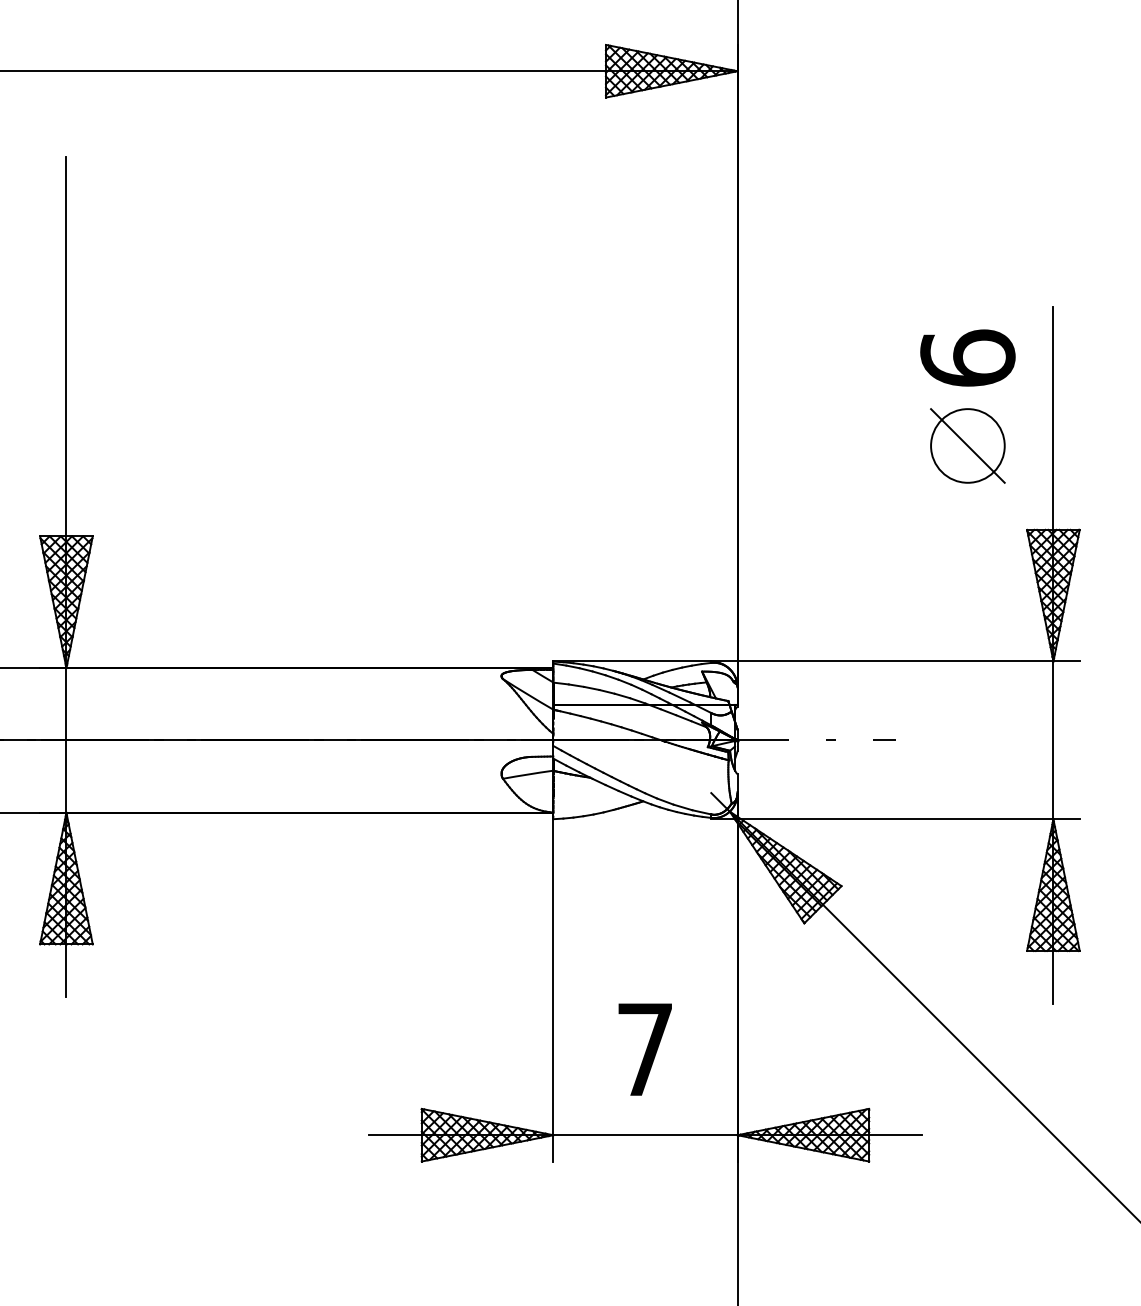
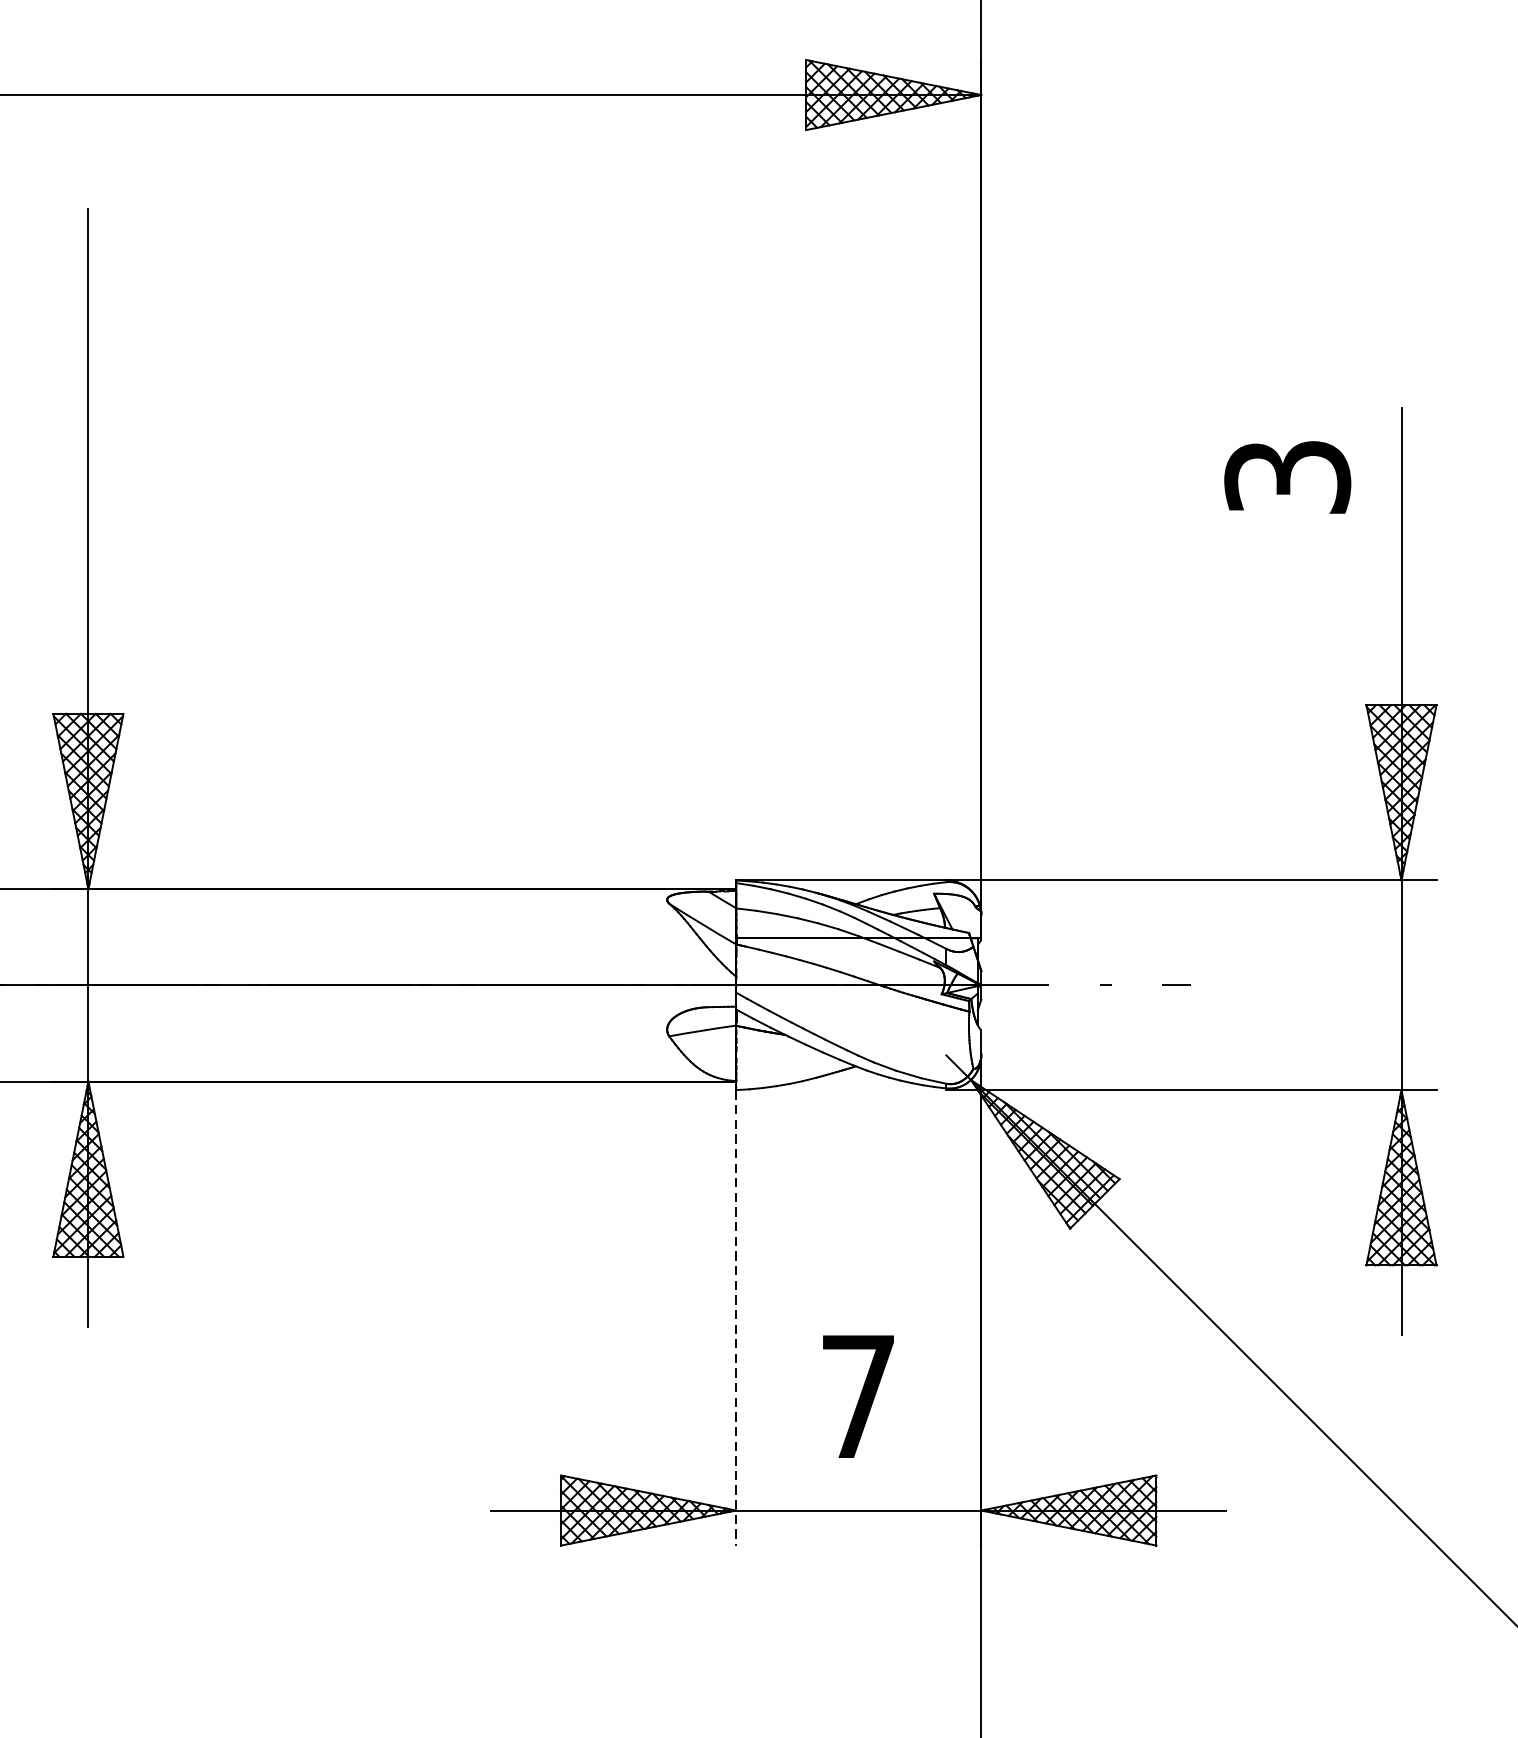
text: (967, 357) -> (1287, 475), 6 -> 3
part: (967, 445) -> (1287, 592), removed
line: (553, 990) -> (736, 1318), solid -> dashed

